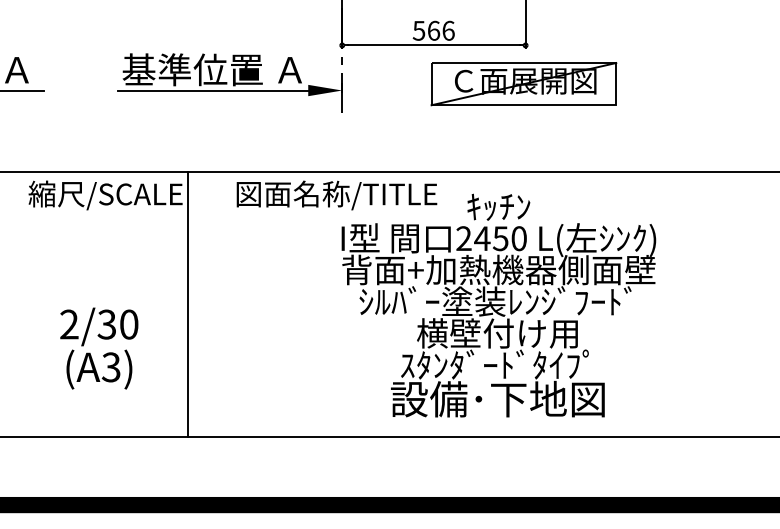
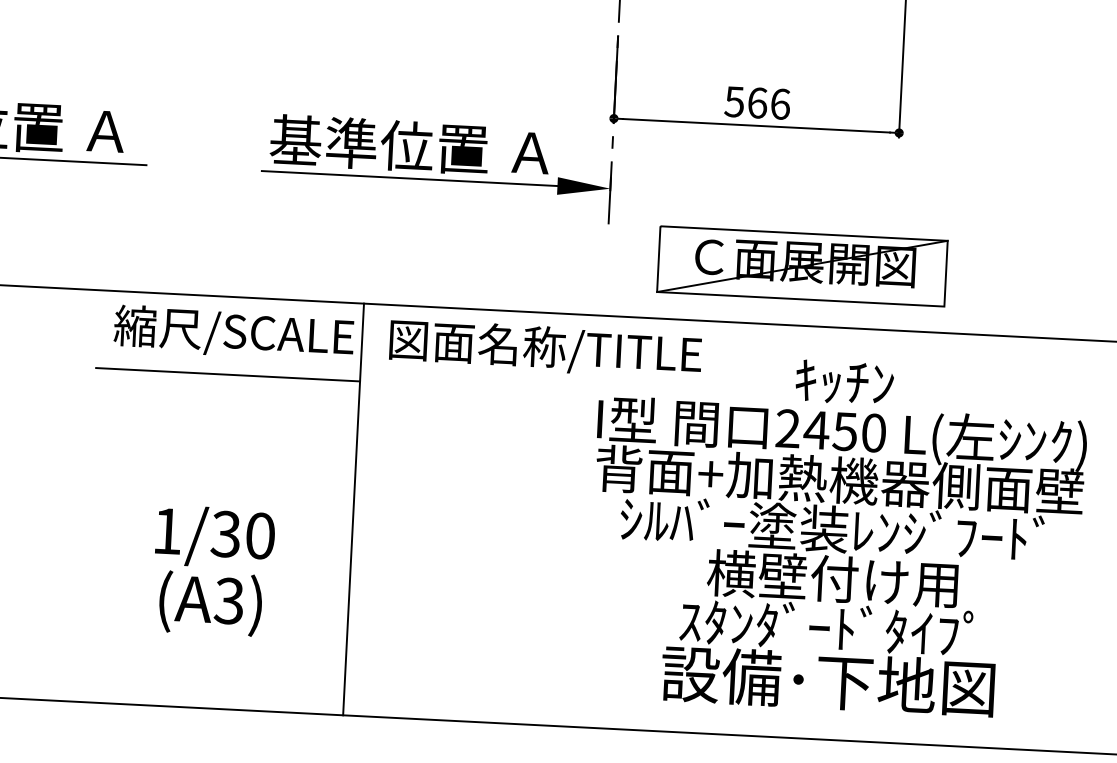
part: (523, 84) -> (801, 266), moved
text: (336, 195) -> (544, 349), moved
line: (102, 222) -> (227, 375), added
text: (69, 324) -> (167, 531), 2/30 -> 1/30

